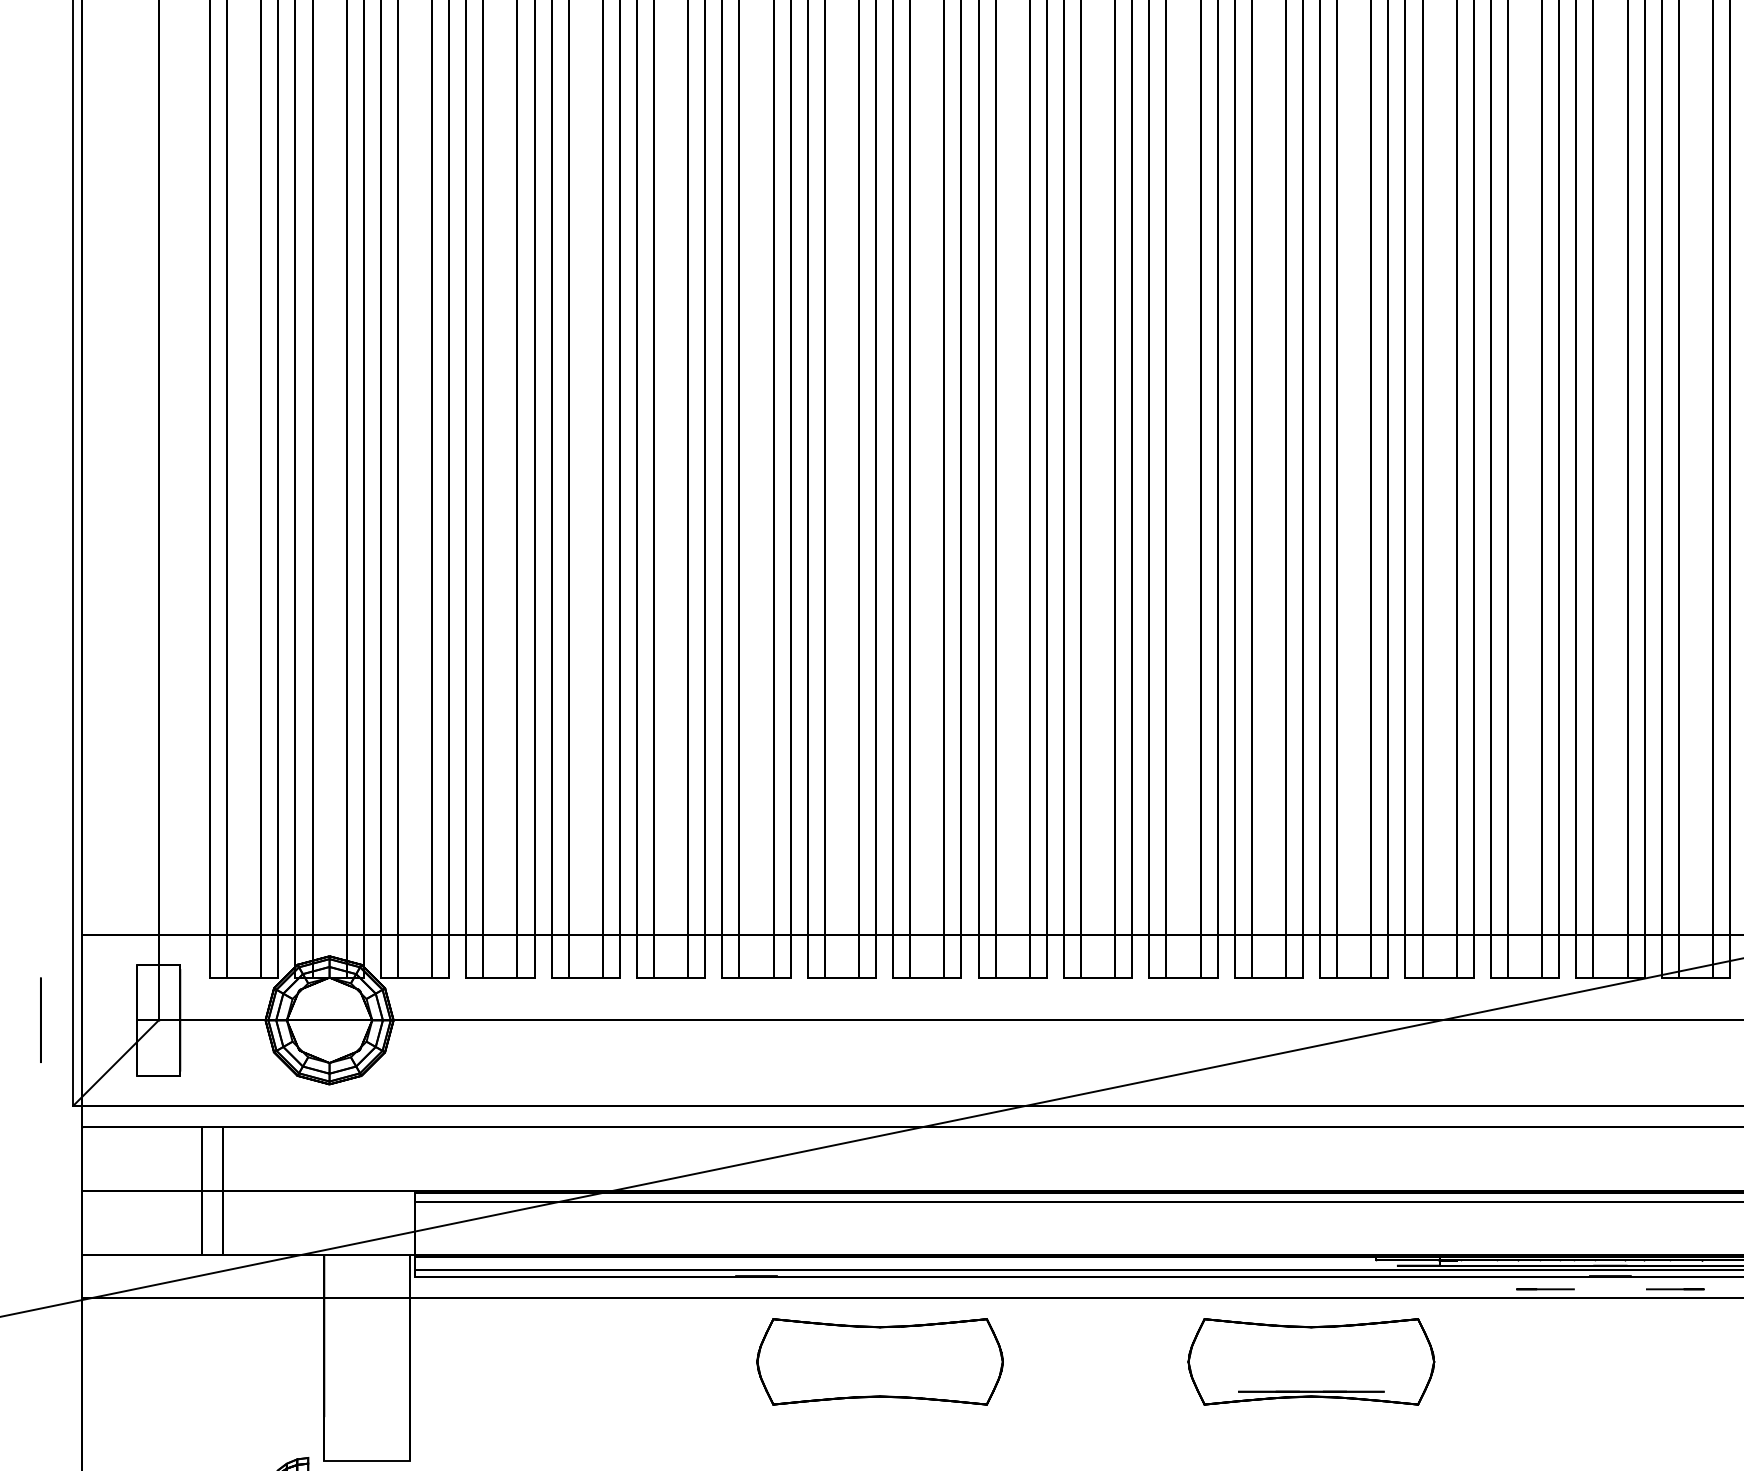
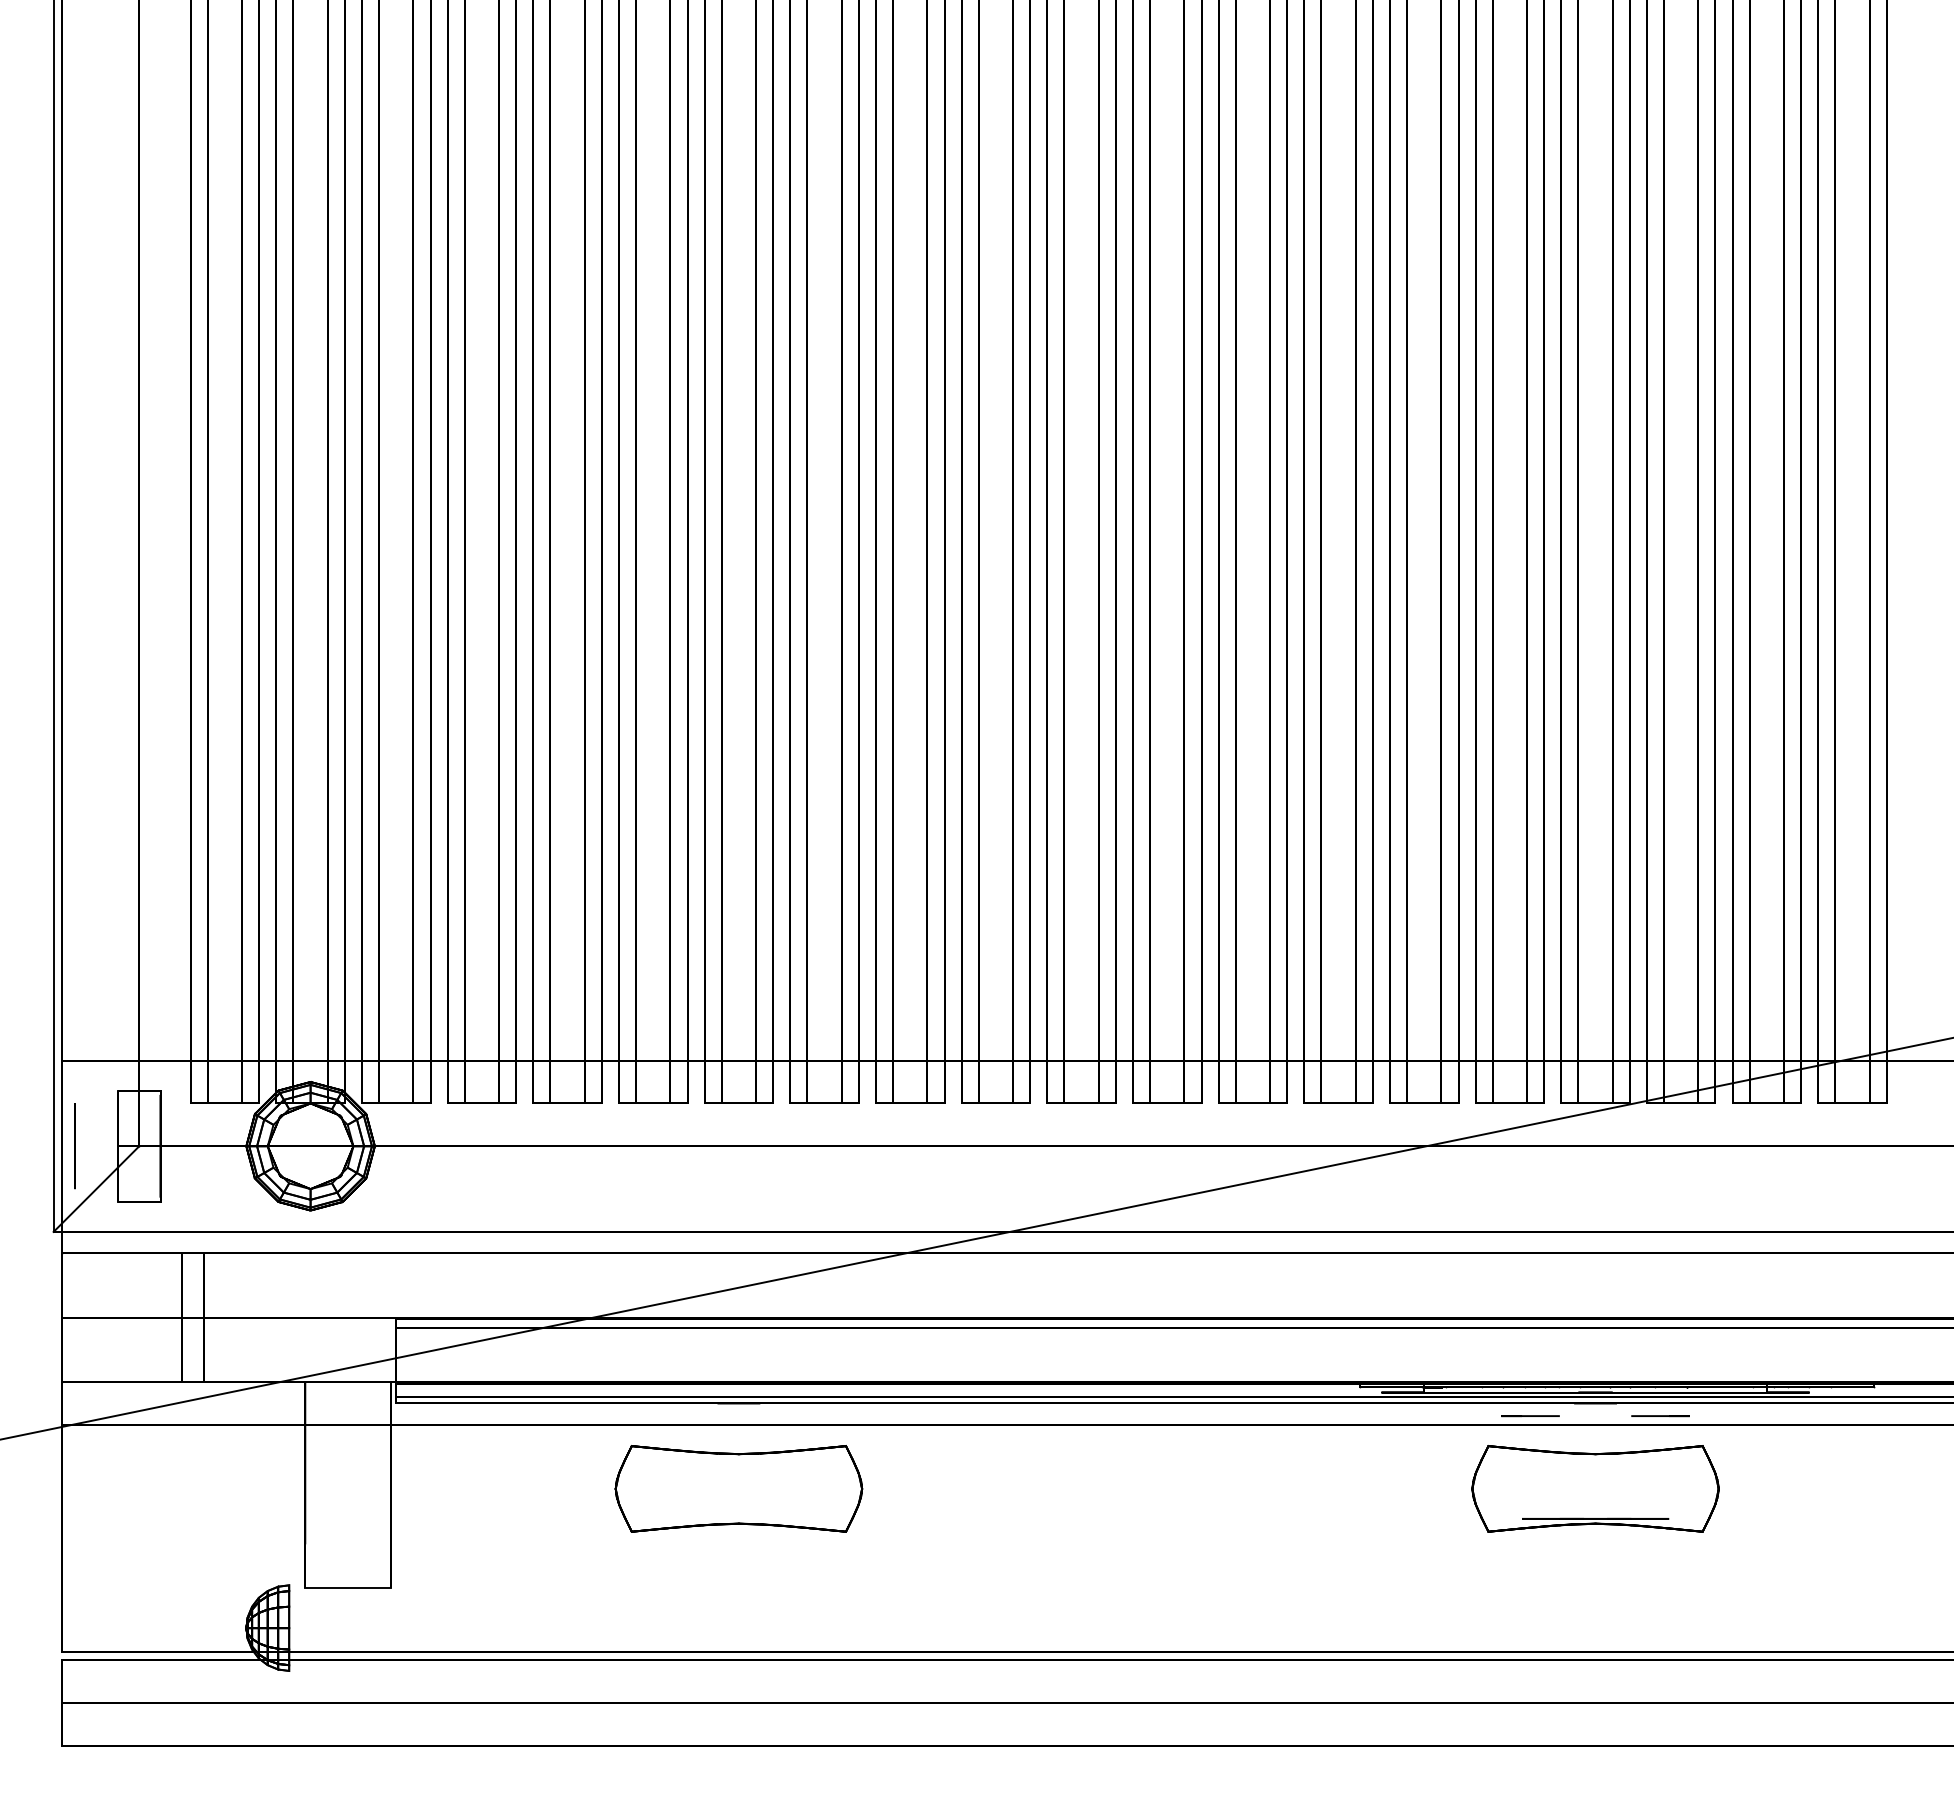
circle: (40, 1020) -> (74, 1146), moved
part: (879, 1361) -> (738, 1488), moved
part: (1311, 1361) -> (1595, 1488), moved

